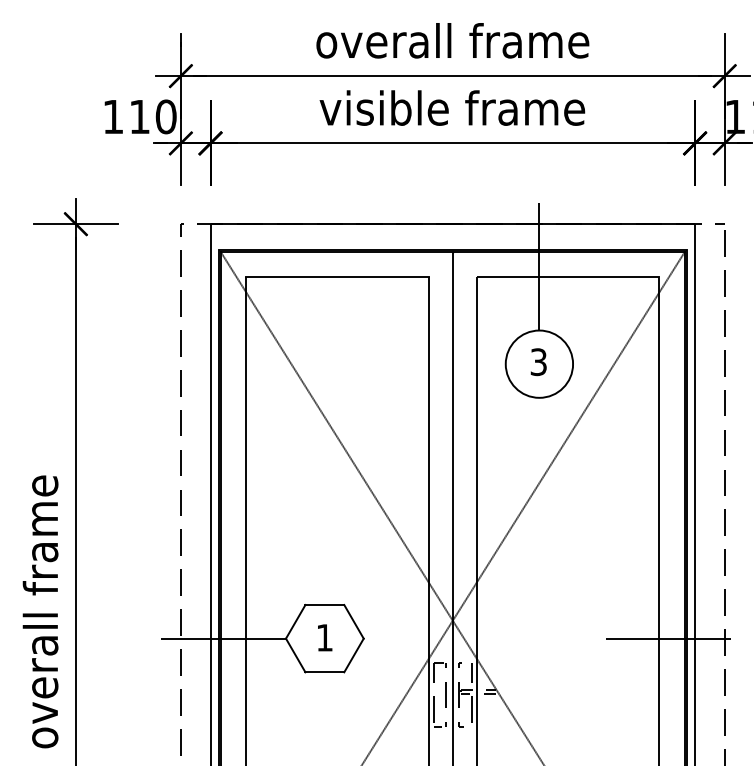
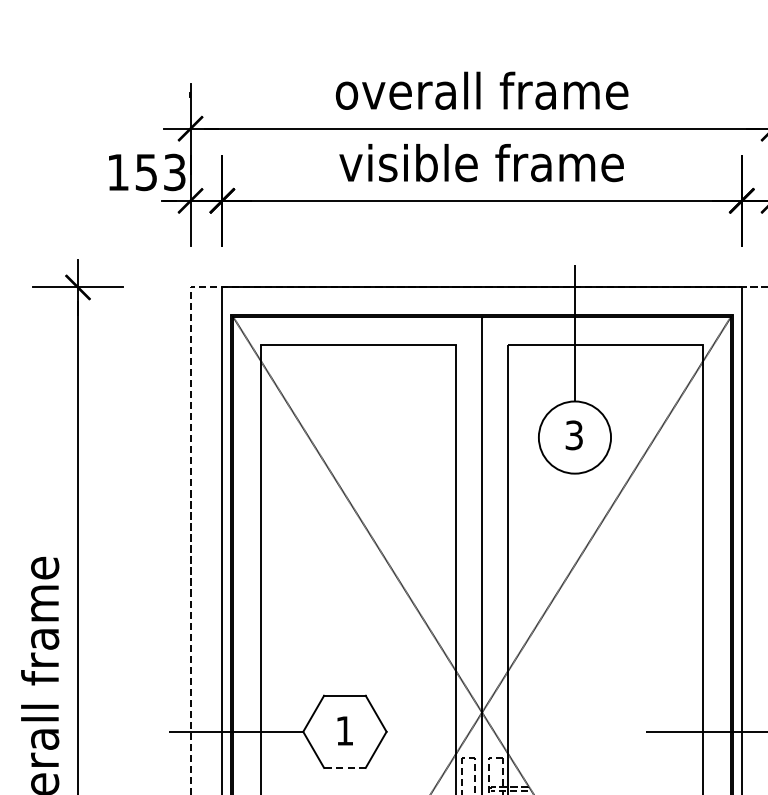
text: (152, 116) -> (160, 172), 110 -> 153
line: (325, 672) -> (345, 768), solid -> dashed

